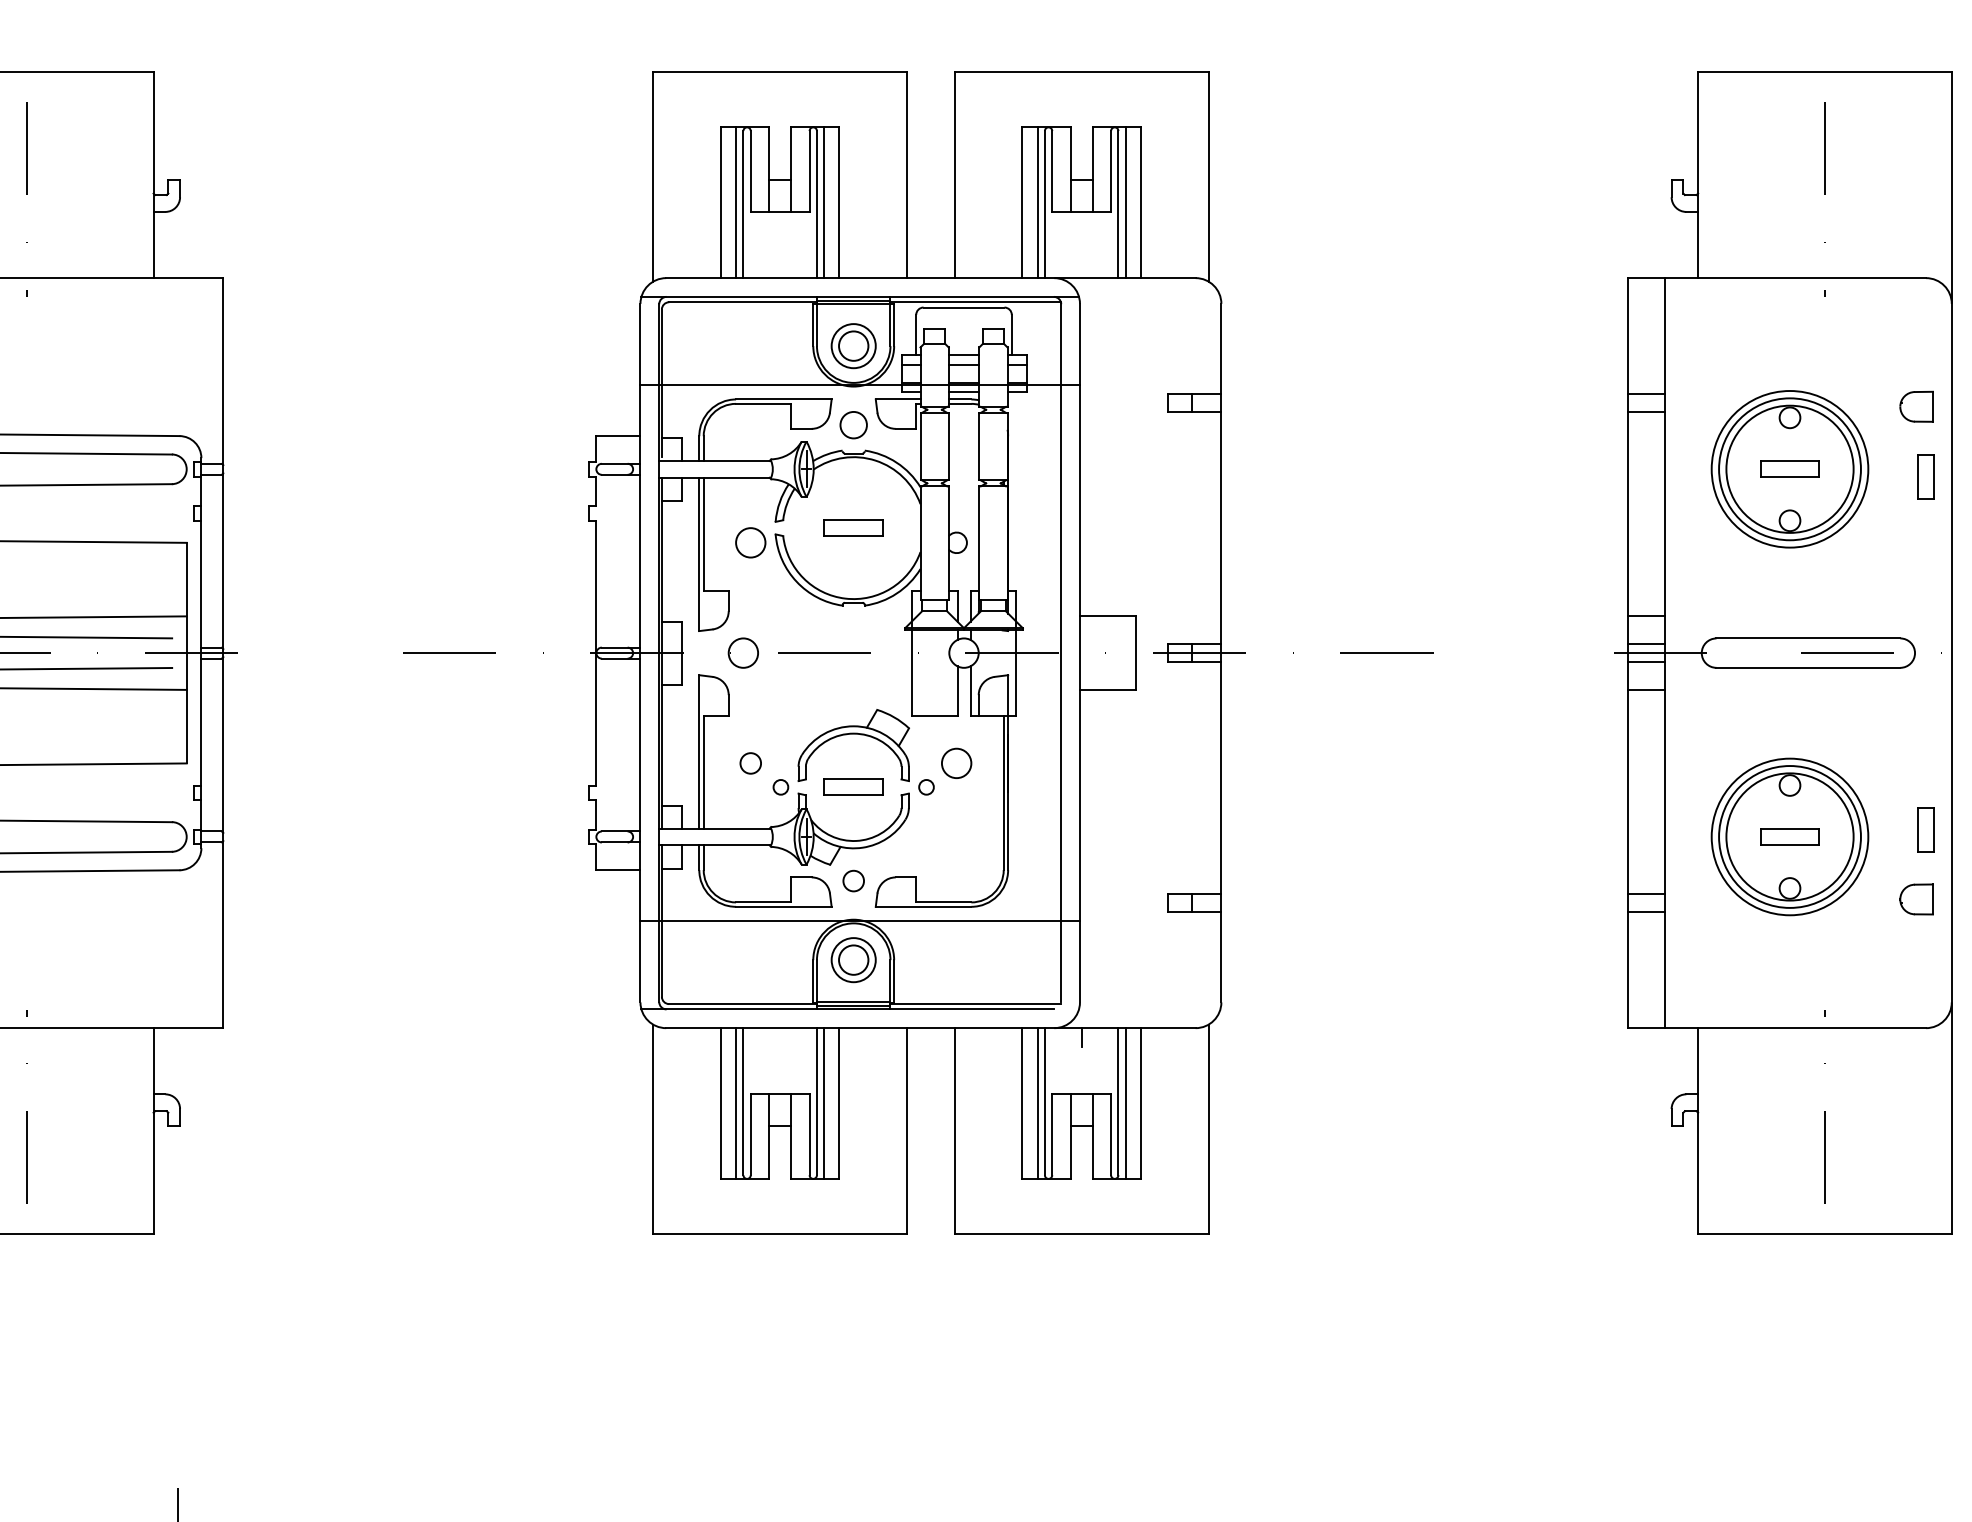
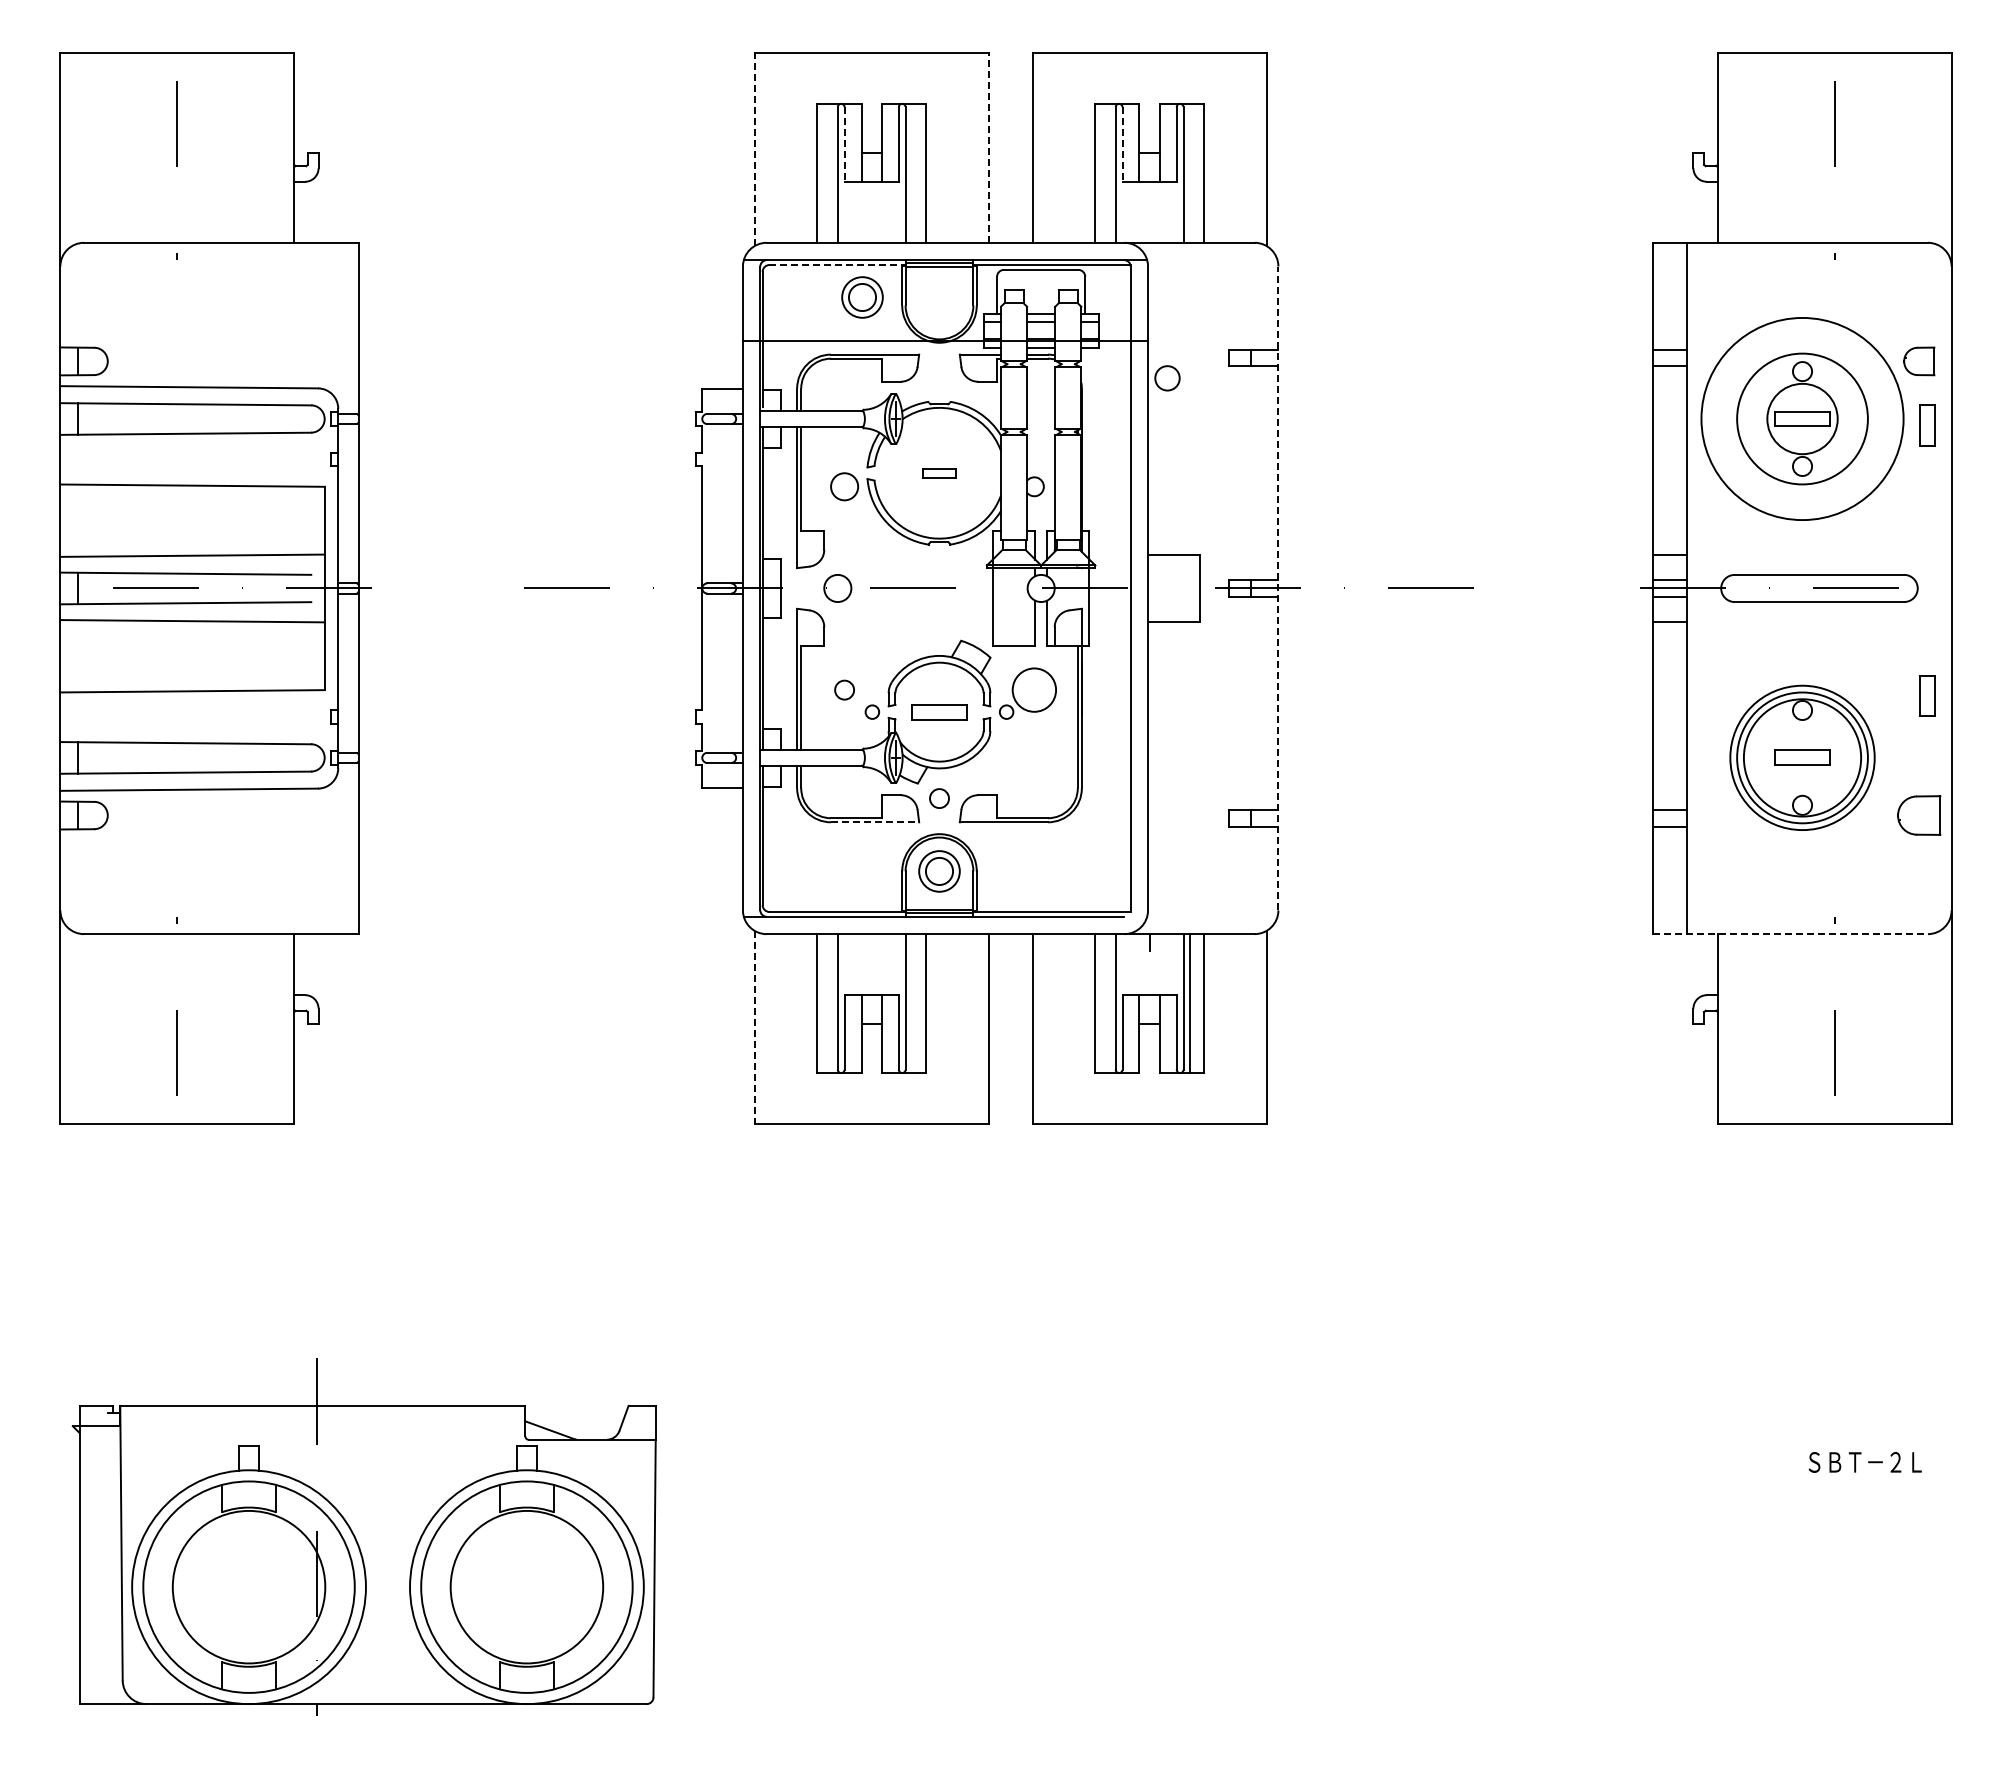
line: (750, 172) -> (844, 145), solid -> dashed
line: (1052, 172) -> (1122, 145), solid -> dashed
line: (906, 174) -> (988, 147), solid -> dashed
line: (653, 176) -> (754, 149), solid -> dashed
line: (736, 201) -> (831, 172), removed
line: (824, 201) -> (912, 172), removed
line: (1037, 201) -> (1108, 172), removed
line: (1126, 201) -> (1190, 172), removed
line: (744, 302) -> (838, 265), solid -> dashed
part: (853, 346) -> (862, 297), moved
circle: (853, 425) -> (1167, 378), moved
circle: (1789, 468) -> (1802, 418), size x0.6
circle: (1789, 468) -> (1802, 418), size x1.4
part: (853, 528) -> (939, 473), size x0.6
line: (1221, 653) -> (1278, 588), solid -> dashed
circle: (955, 762) -> (1033, 689), size x1.6
part: (1925, 828) -> (1927, 695), moved
part: (1916, 899) -> (1919, 815), size x1.4
line: (784, 907) -> (875, 822), solid -> dashed
line: (860, 921) -> (945, 835), removed
line: (1778, 1028) -> (1791, 934), solid -> dashed
line: (736, 1103) -> (831, 1003), removed
line: (824, 1103) -> (912, 1003), removed
line: (1037, 1103) -> (1108, 1003), removed
line: (653, 1129) -> (754, 1027), solid -> dashed

